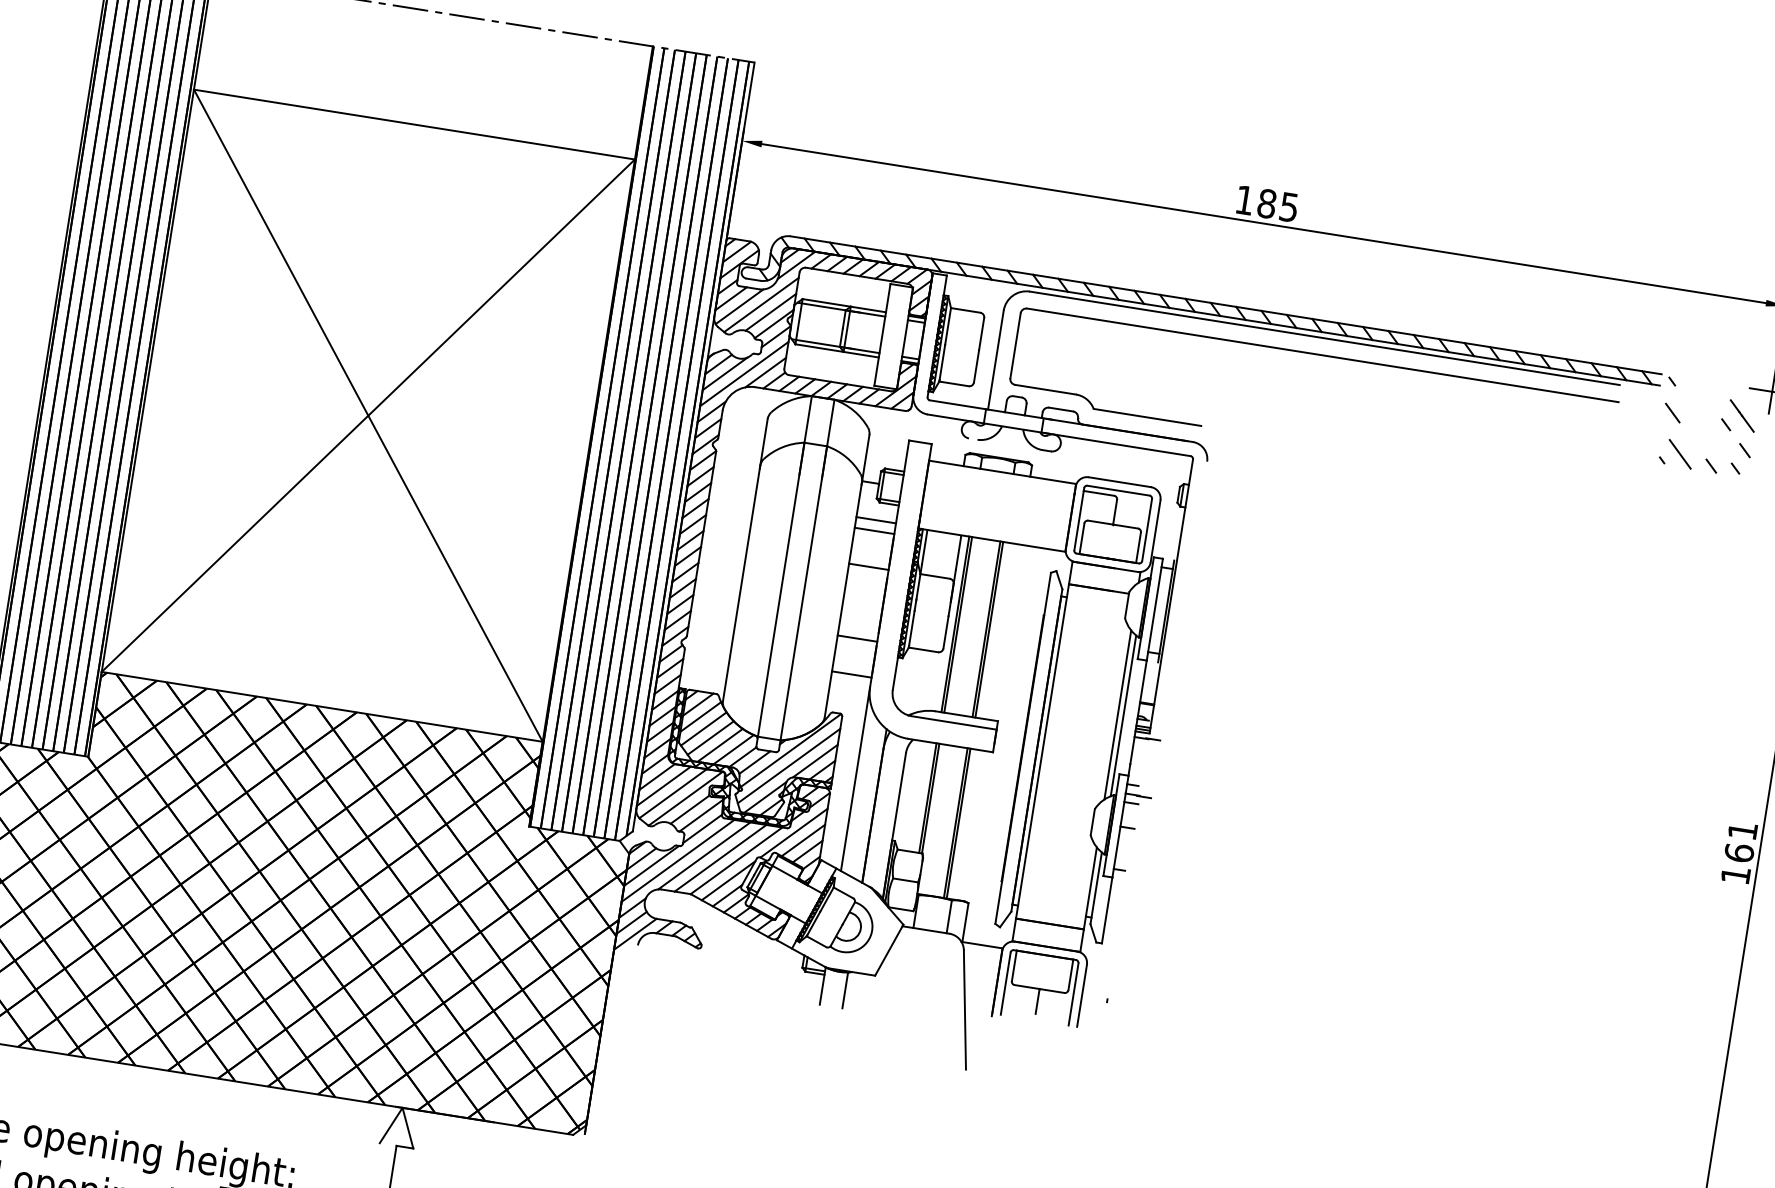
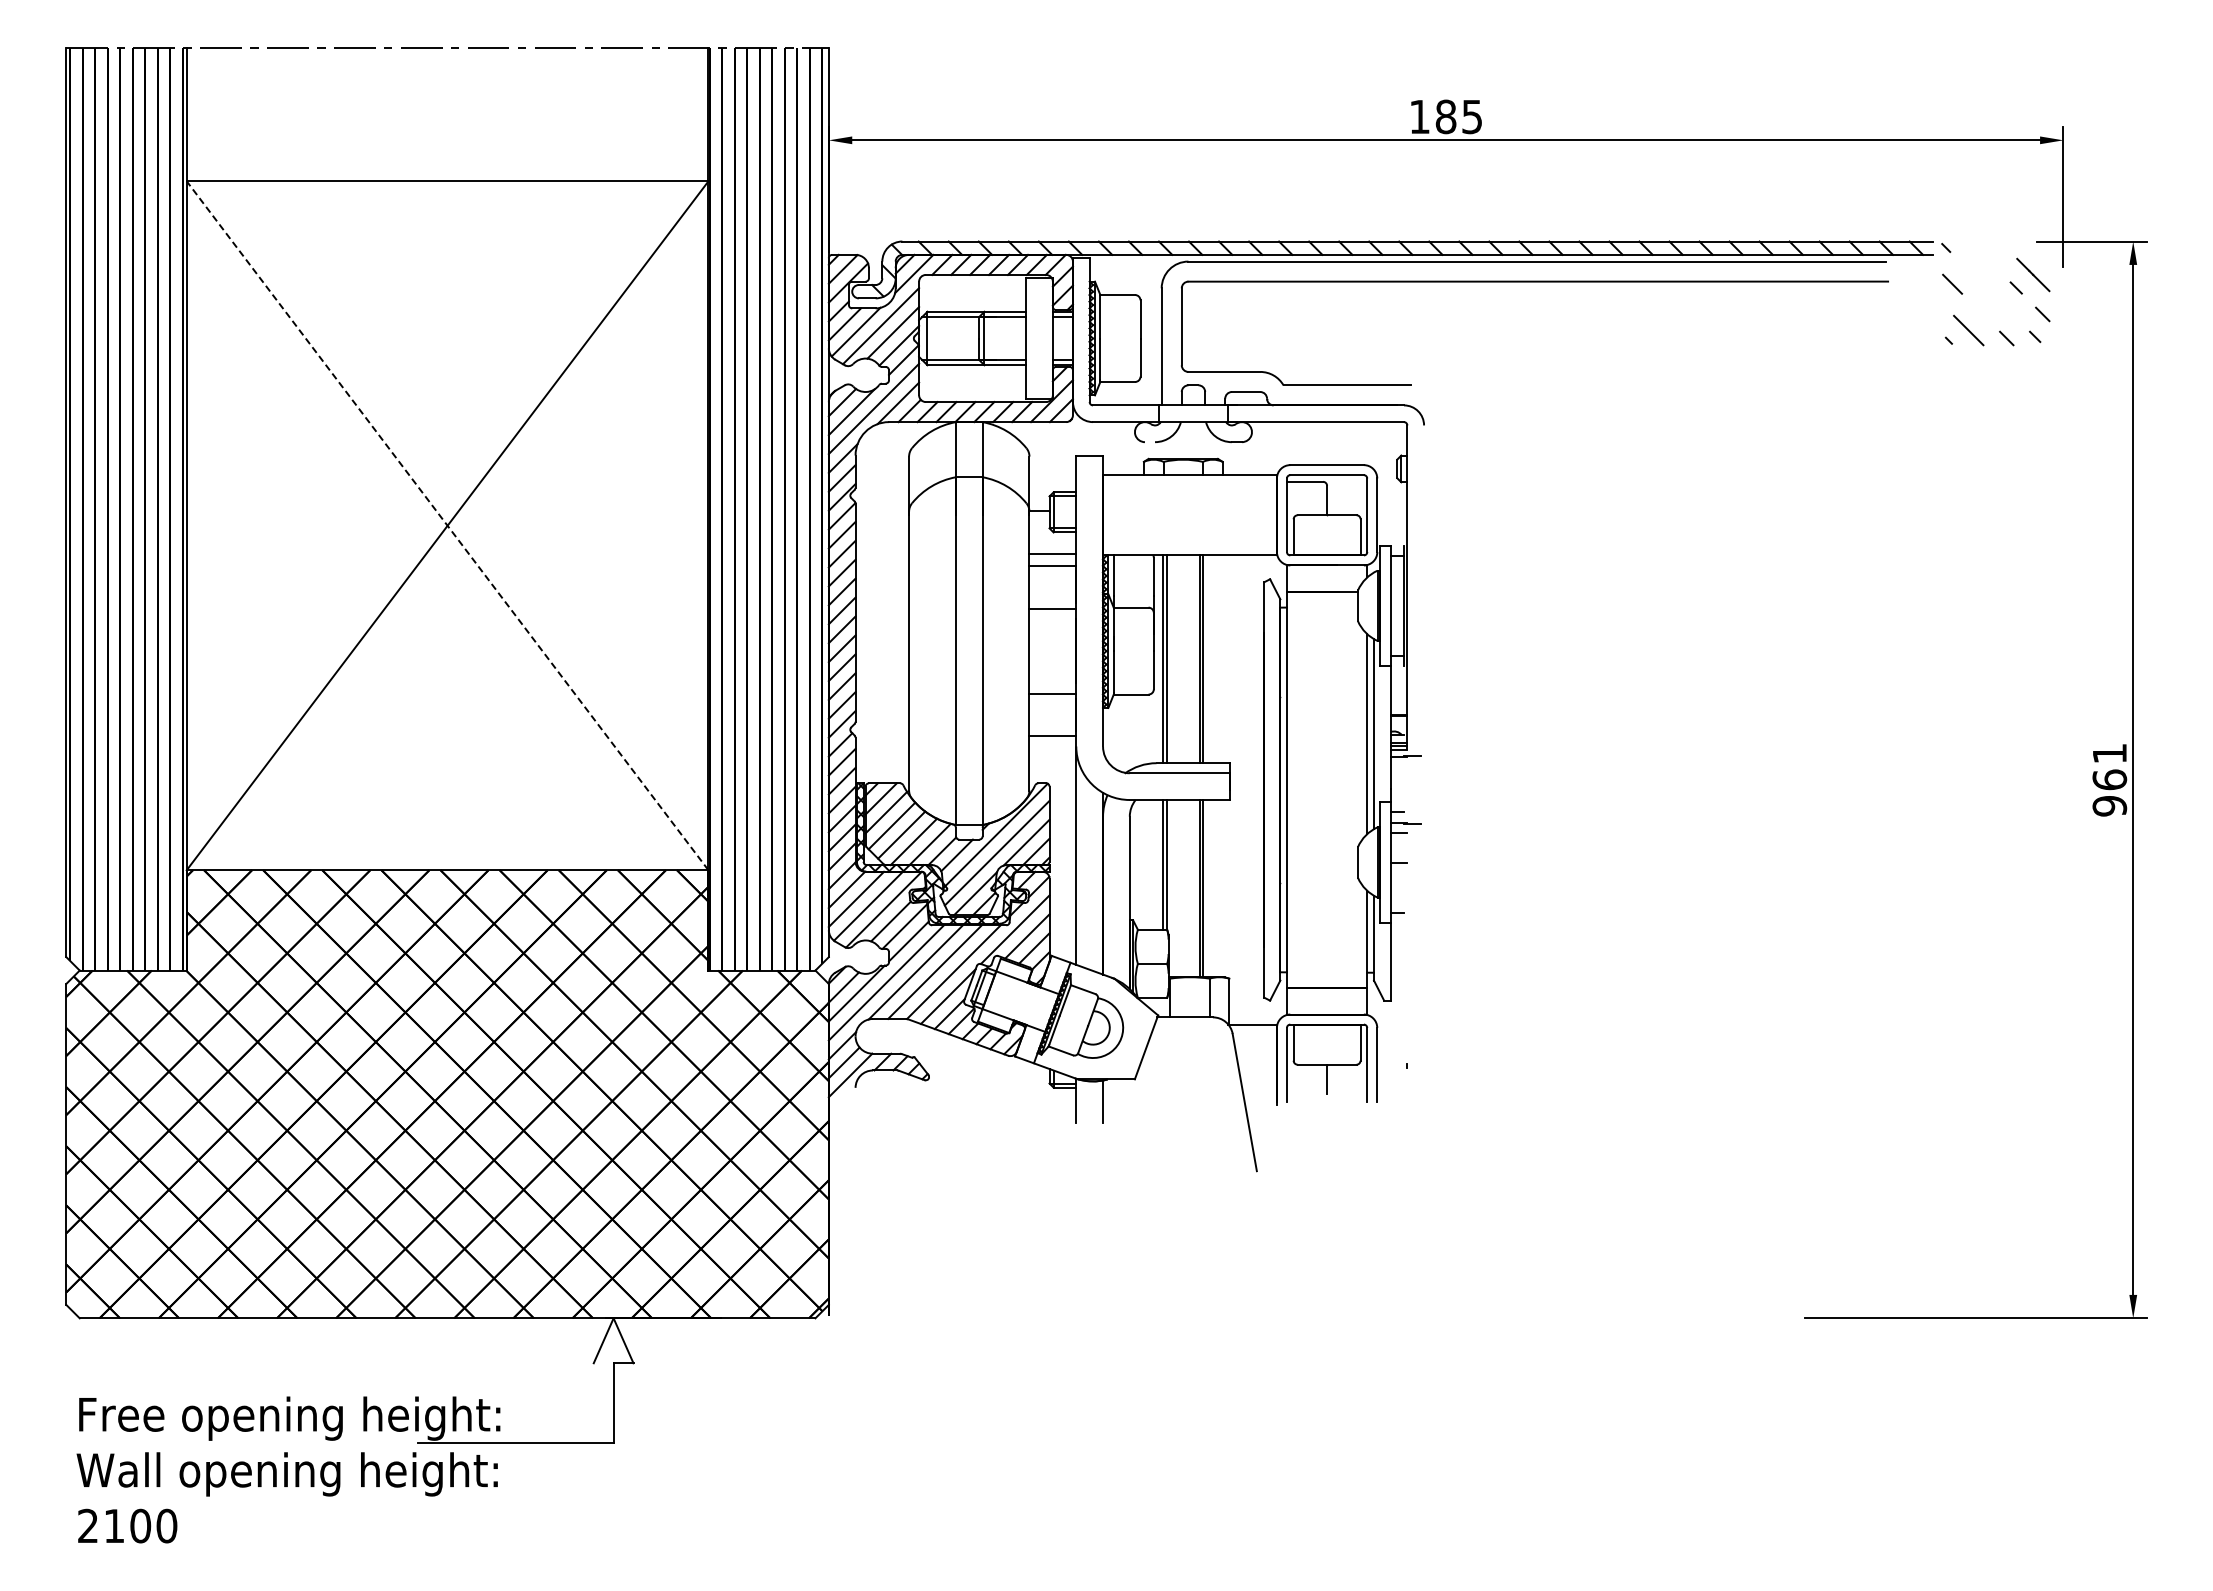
line: (368, 415) -> (447, 525), solid -> dashed
text: (1735, 875) -> (2109, 806), 161 -> 961

